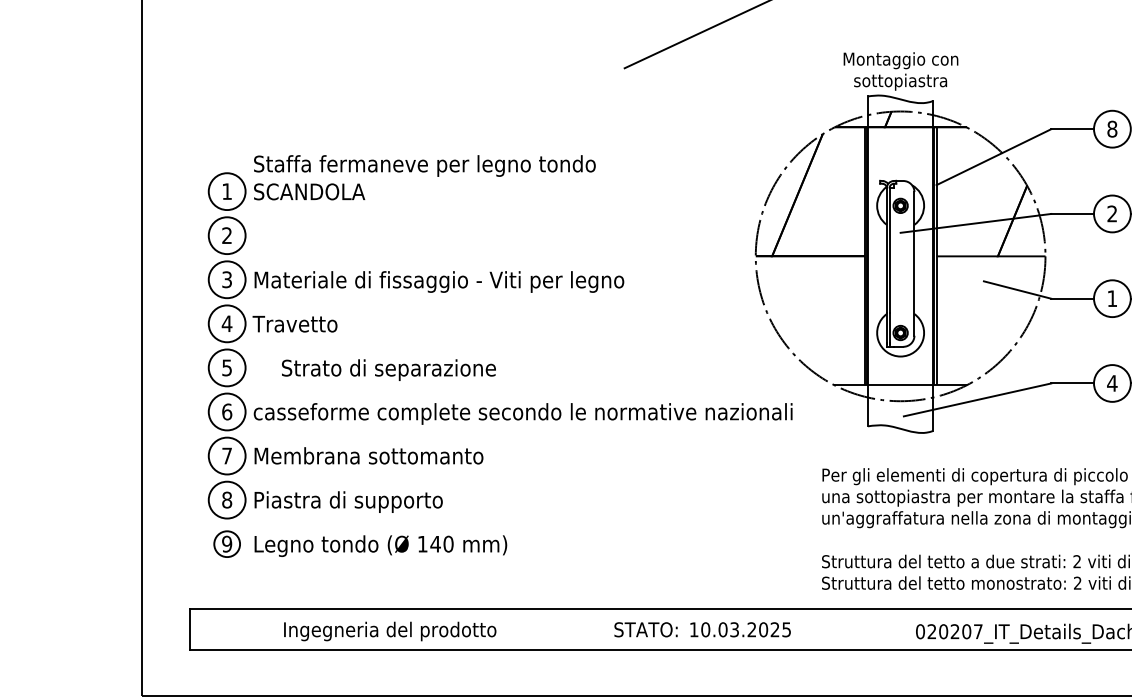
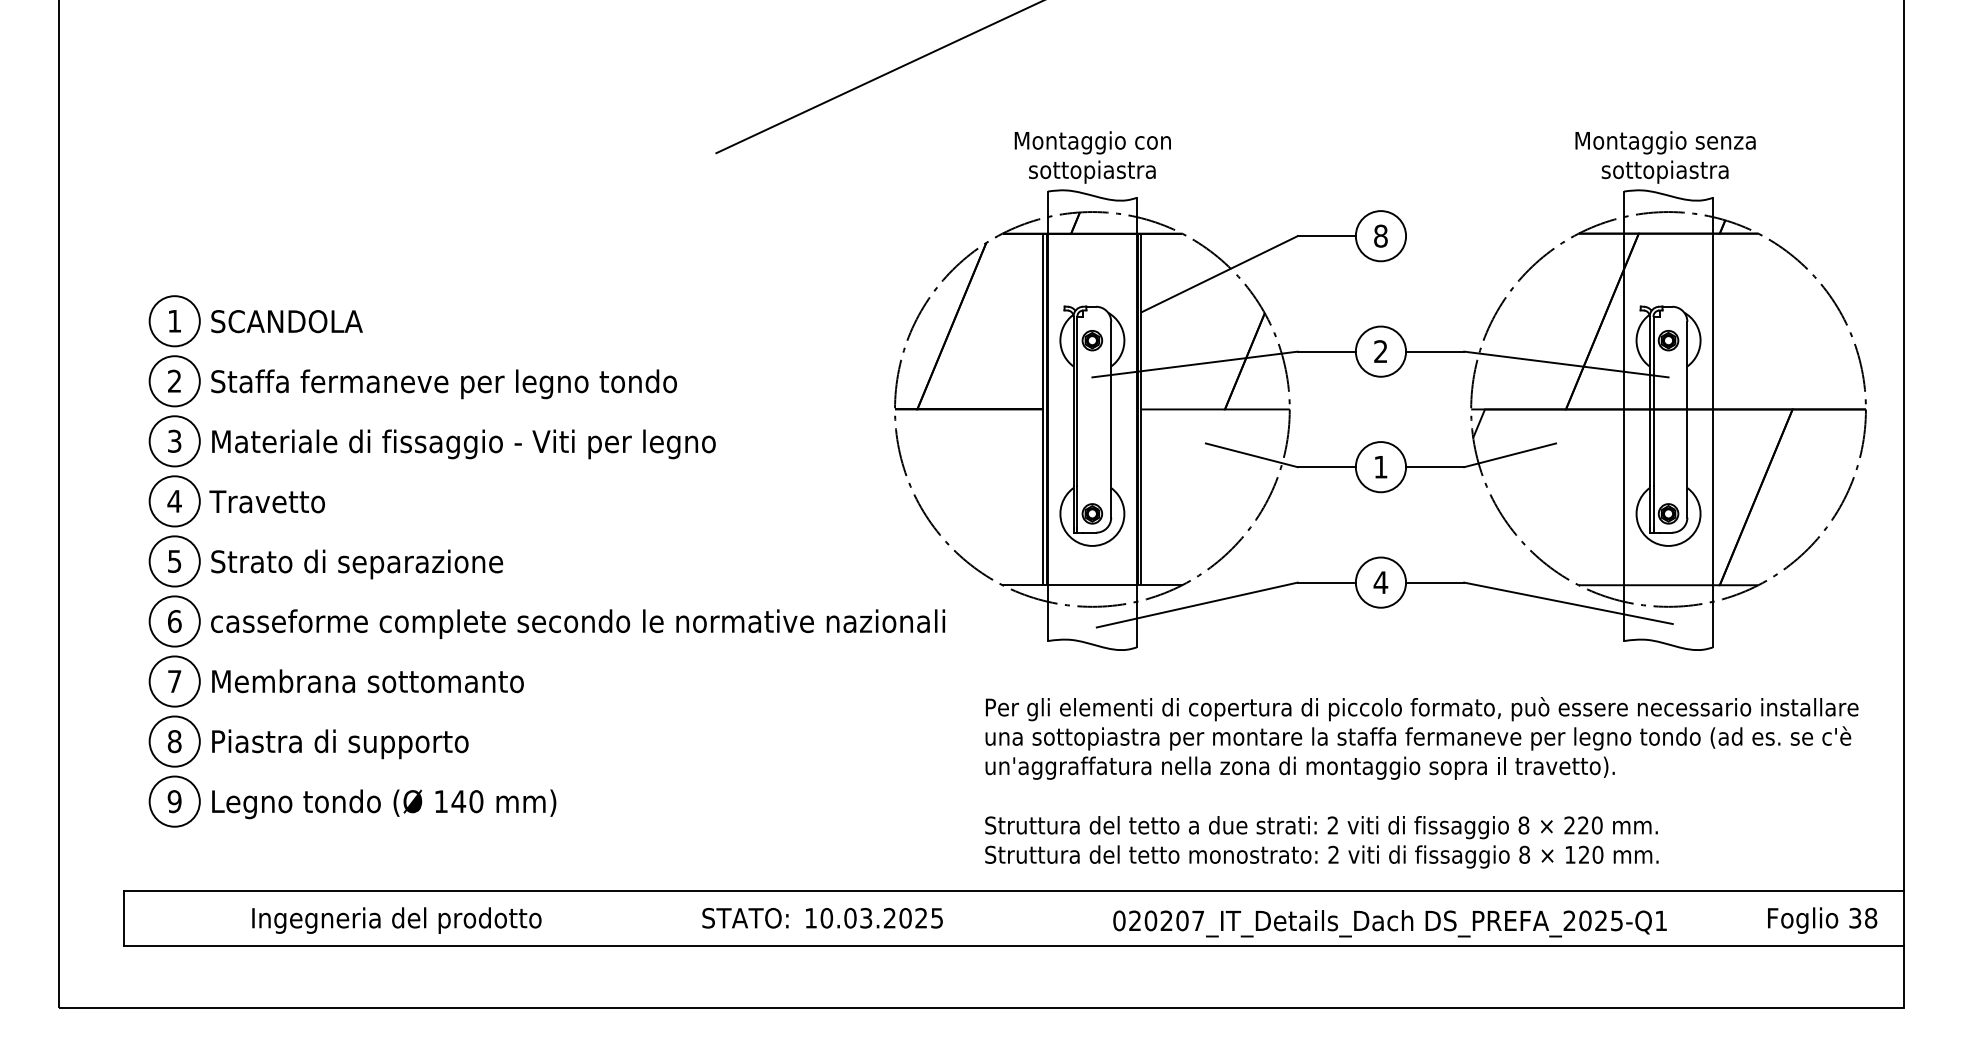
text: (424, 166) -> (443, 384), moved
text: (389, 370) -> (357, 564), moved
circle: (226, 544) -> (174, 801), size x1.43

